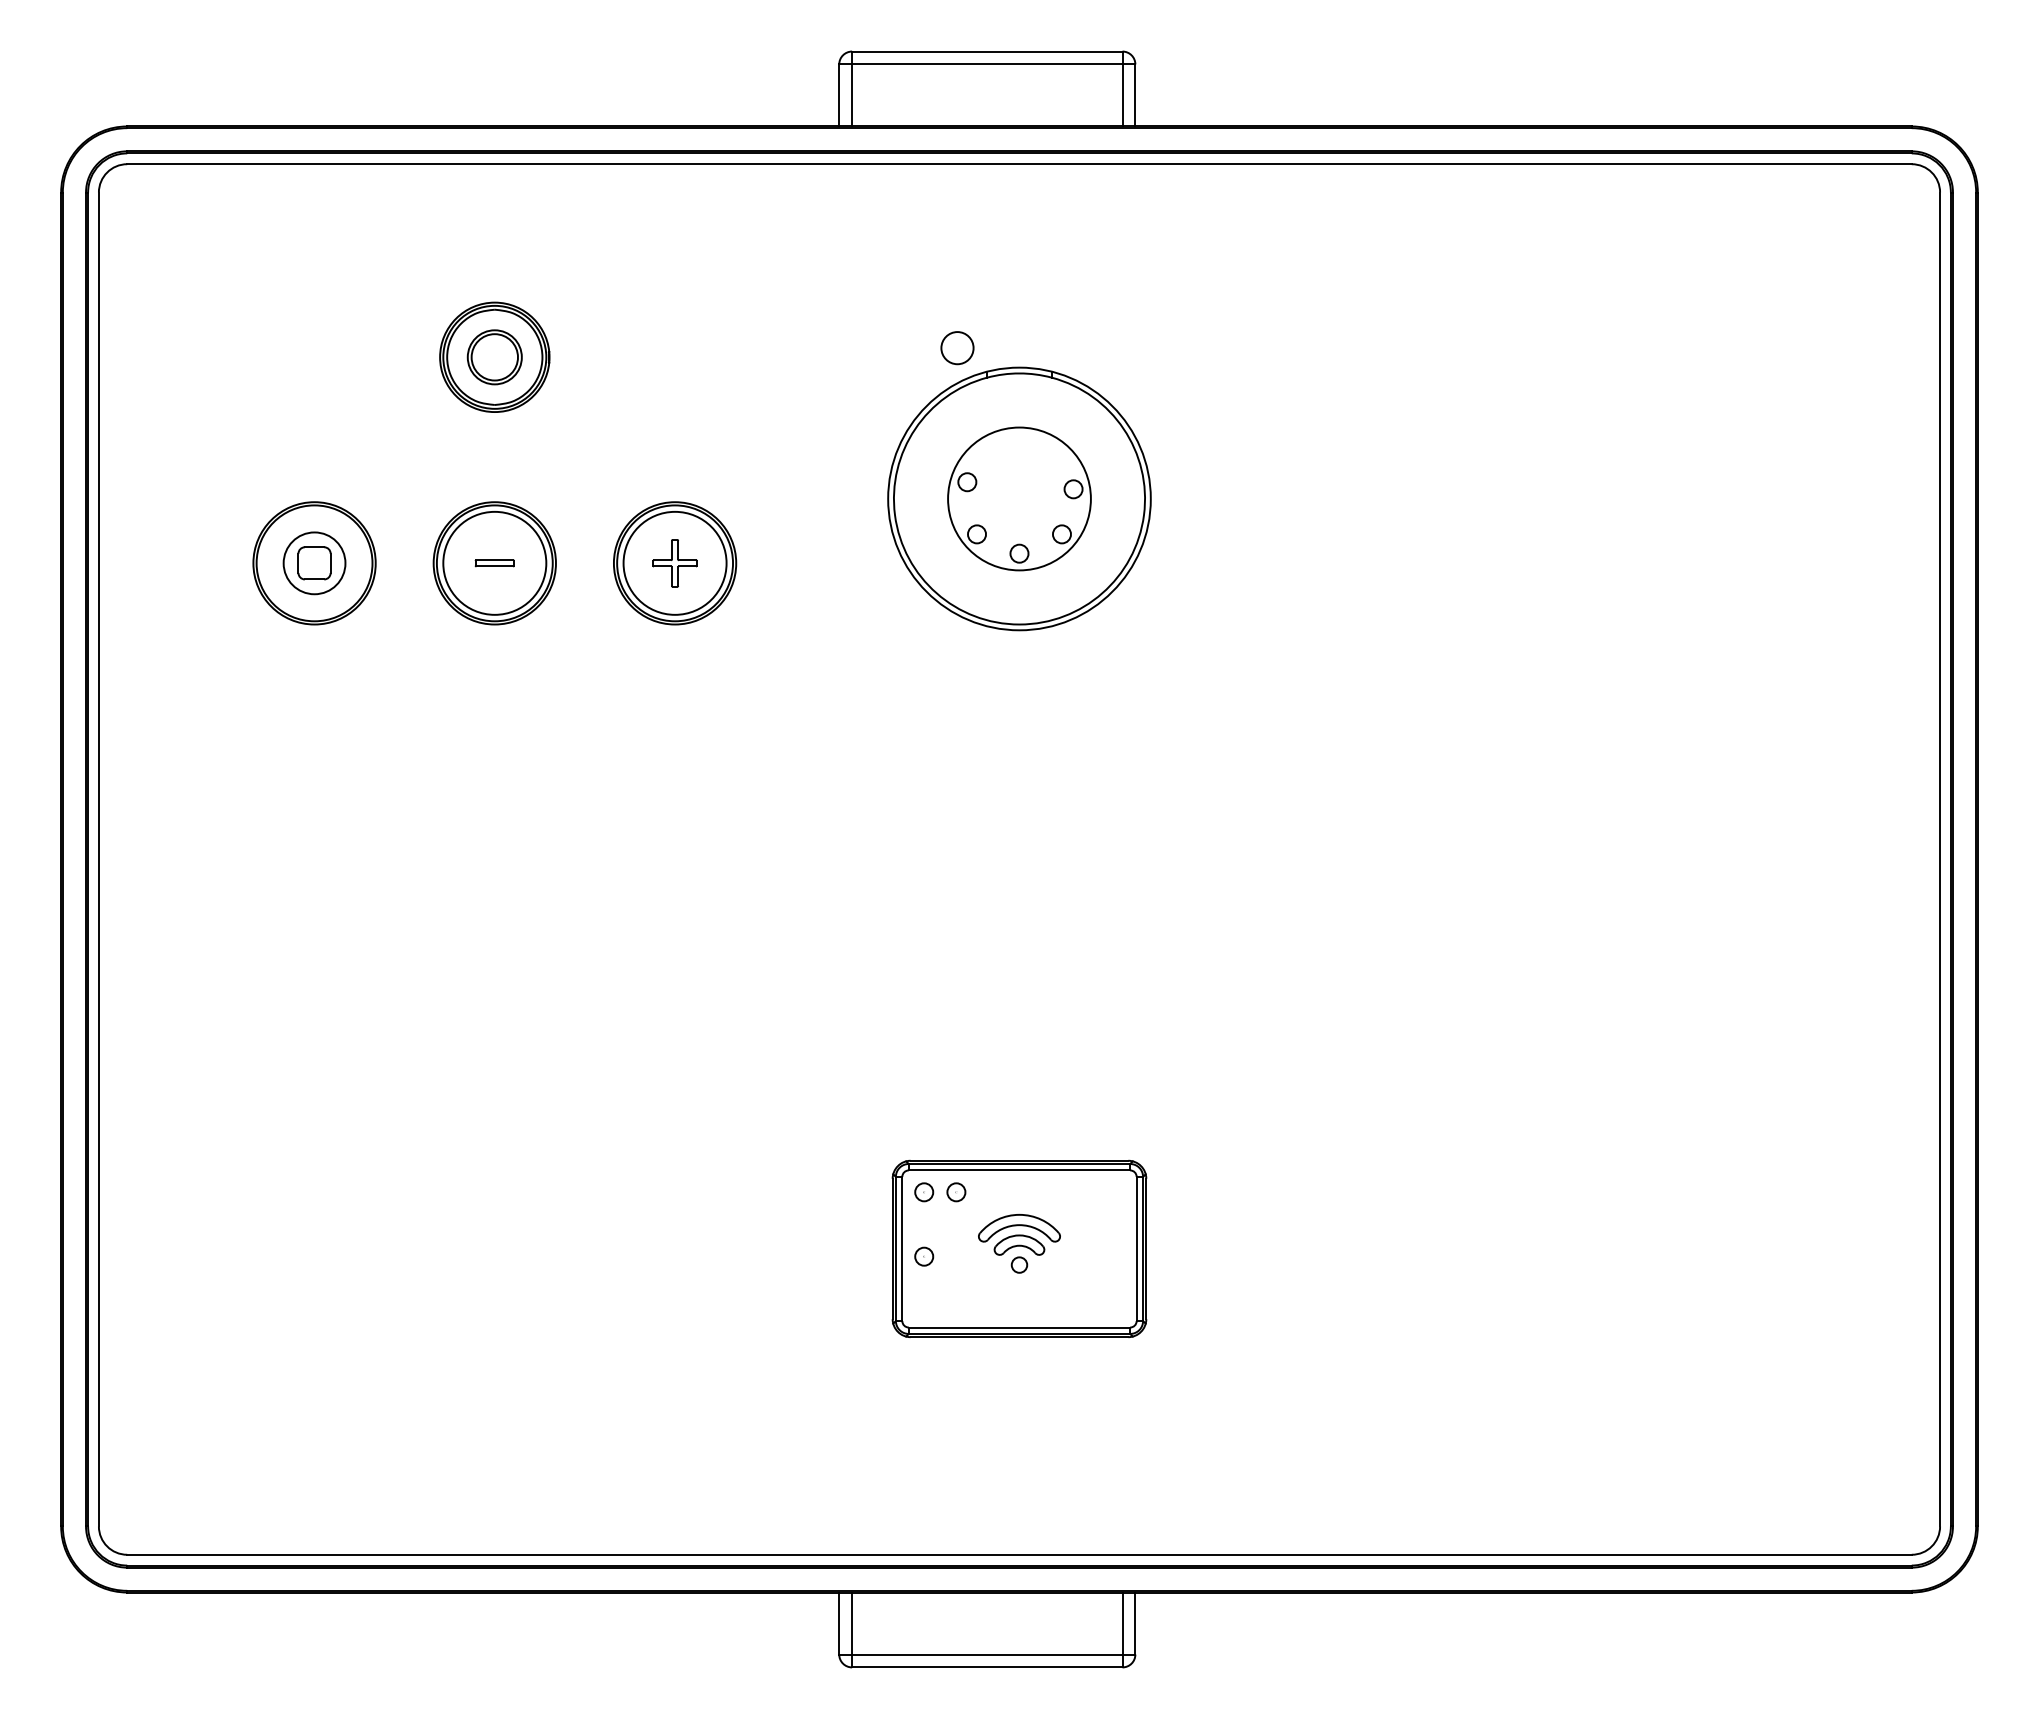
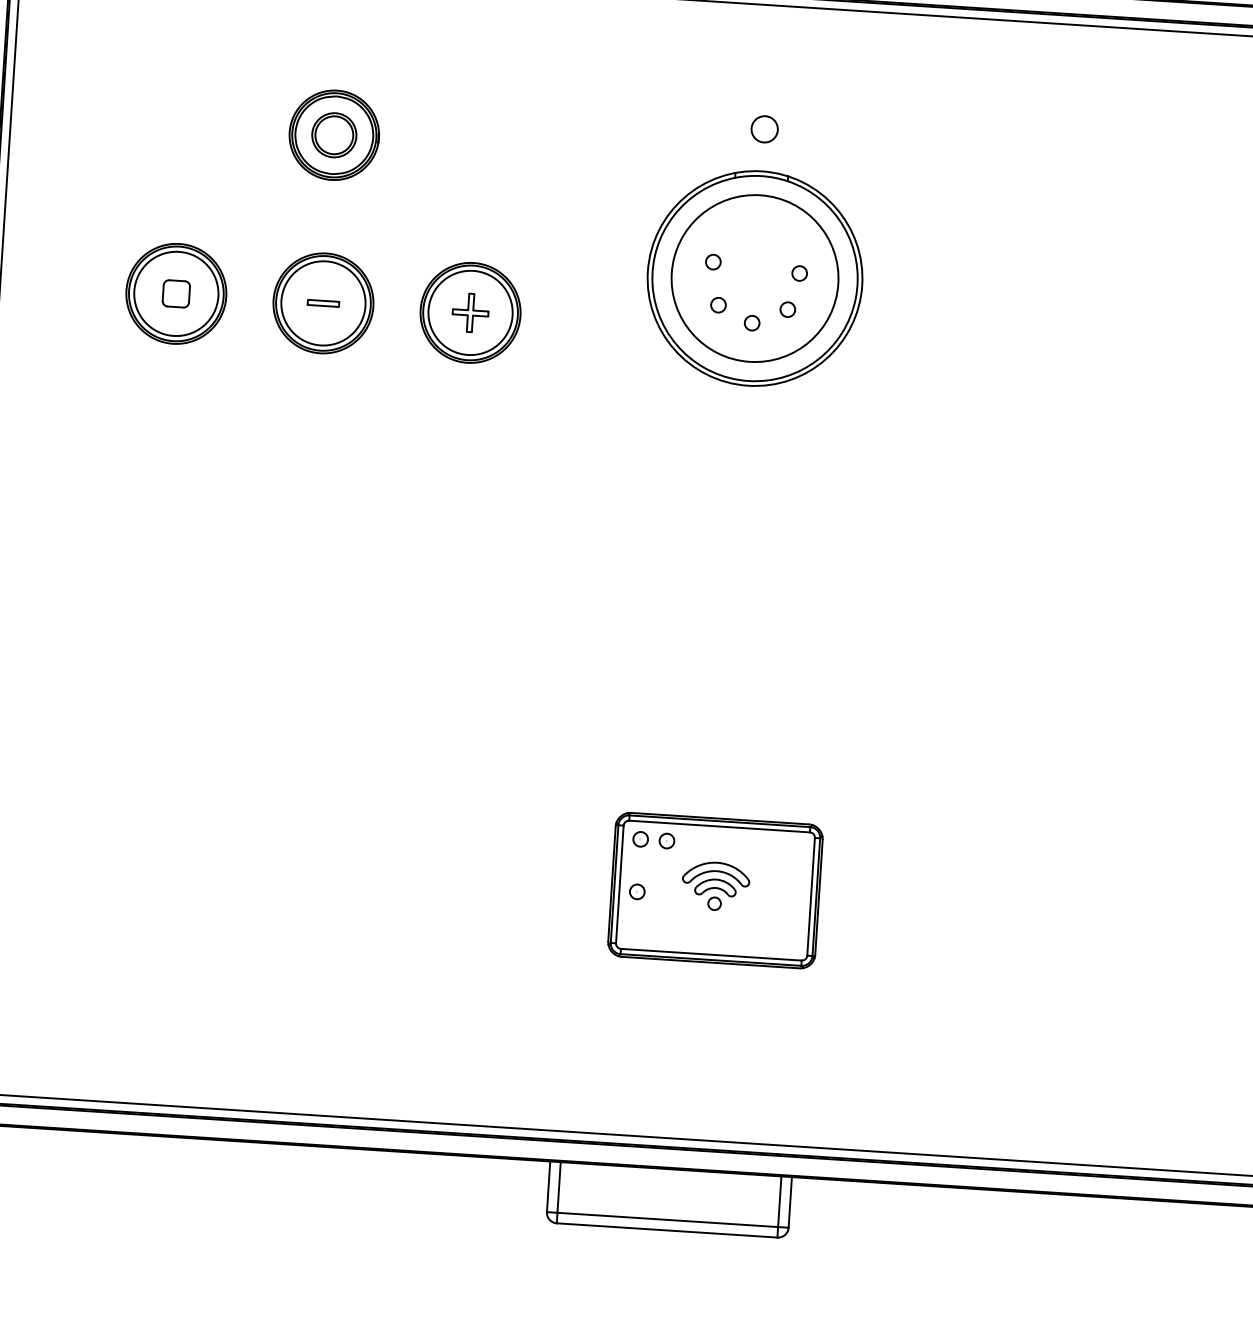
circle: (957, 348) -> (764, 129), moved
circle: (1019, 498) -> (755, 278), size x1.43
circle: (314, 562) -> (176, 293), size x1.67

